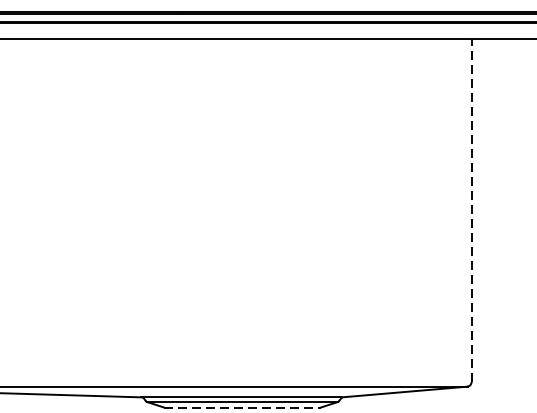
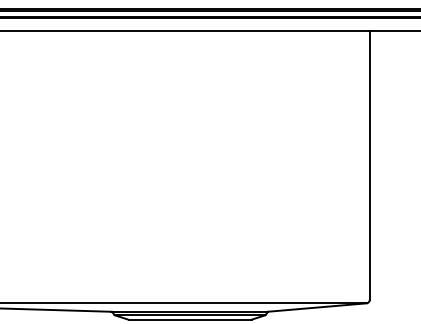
line: (471, 210) -> (369, 165), dashed -> solid
line: (243, 407) -> (190, 319), dashed -> solid

